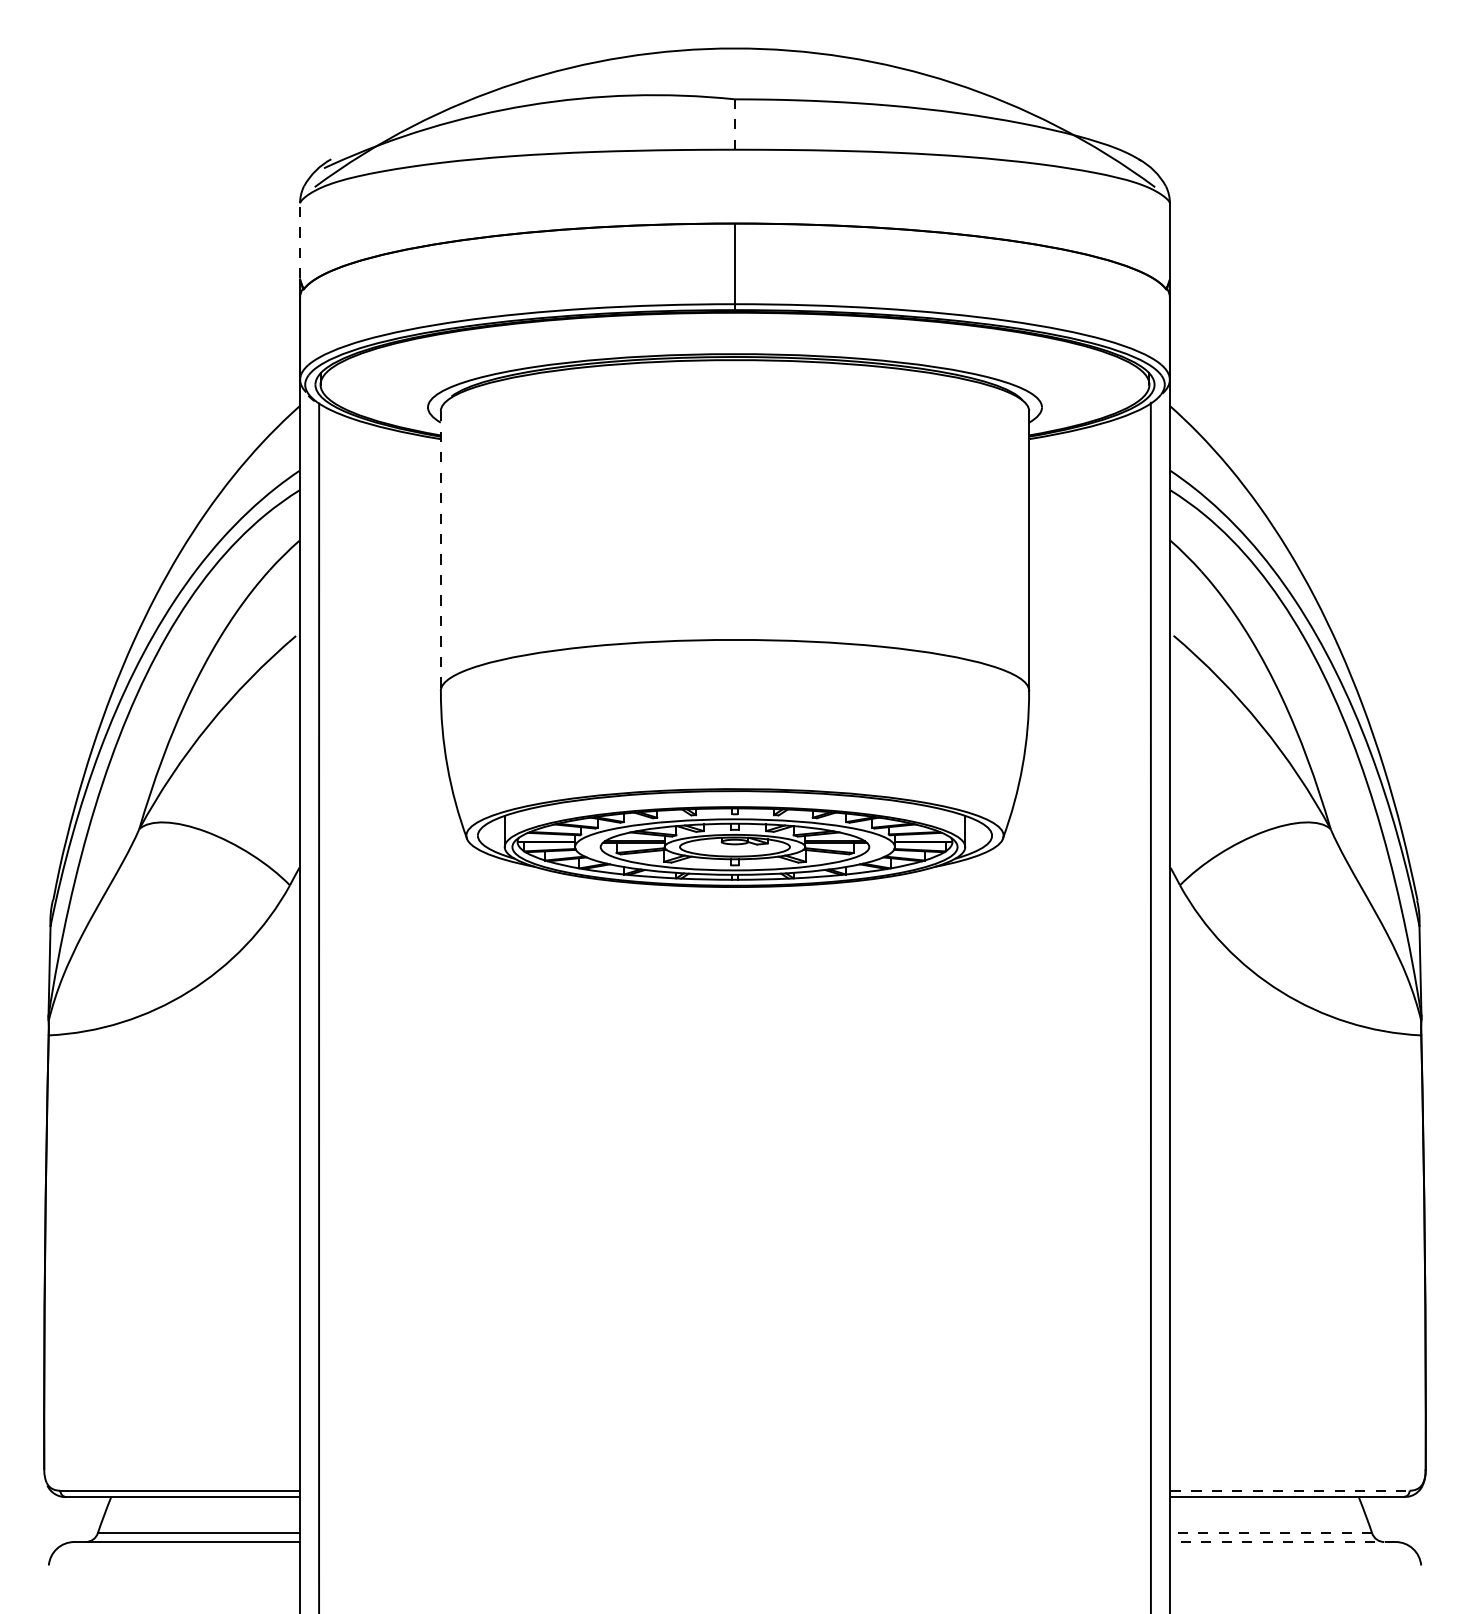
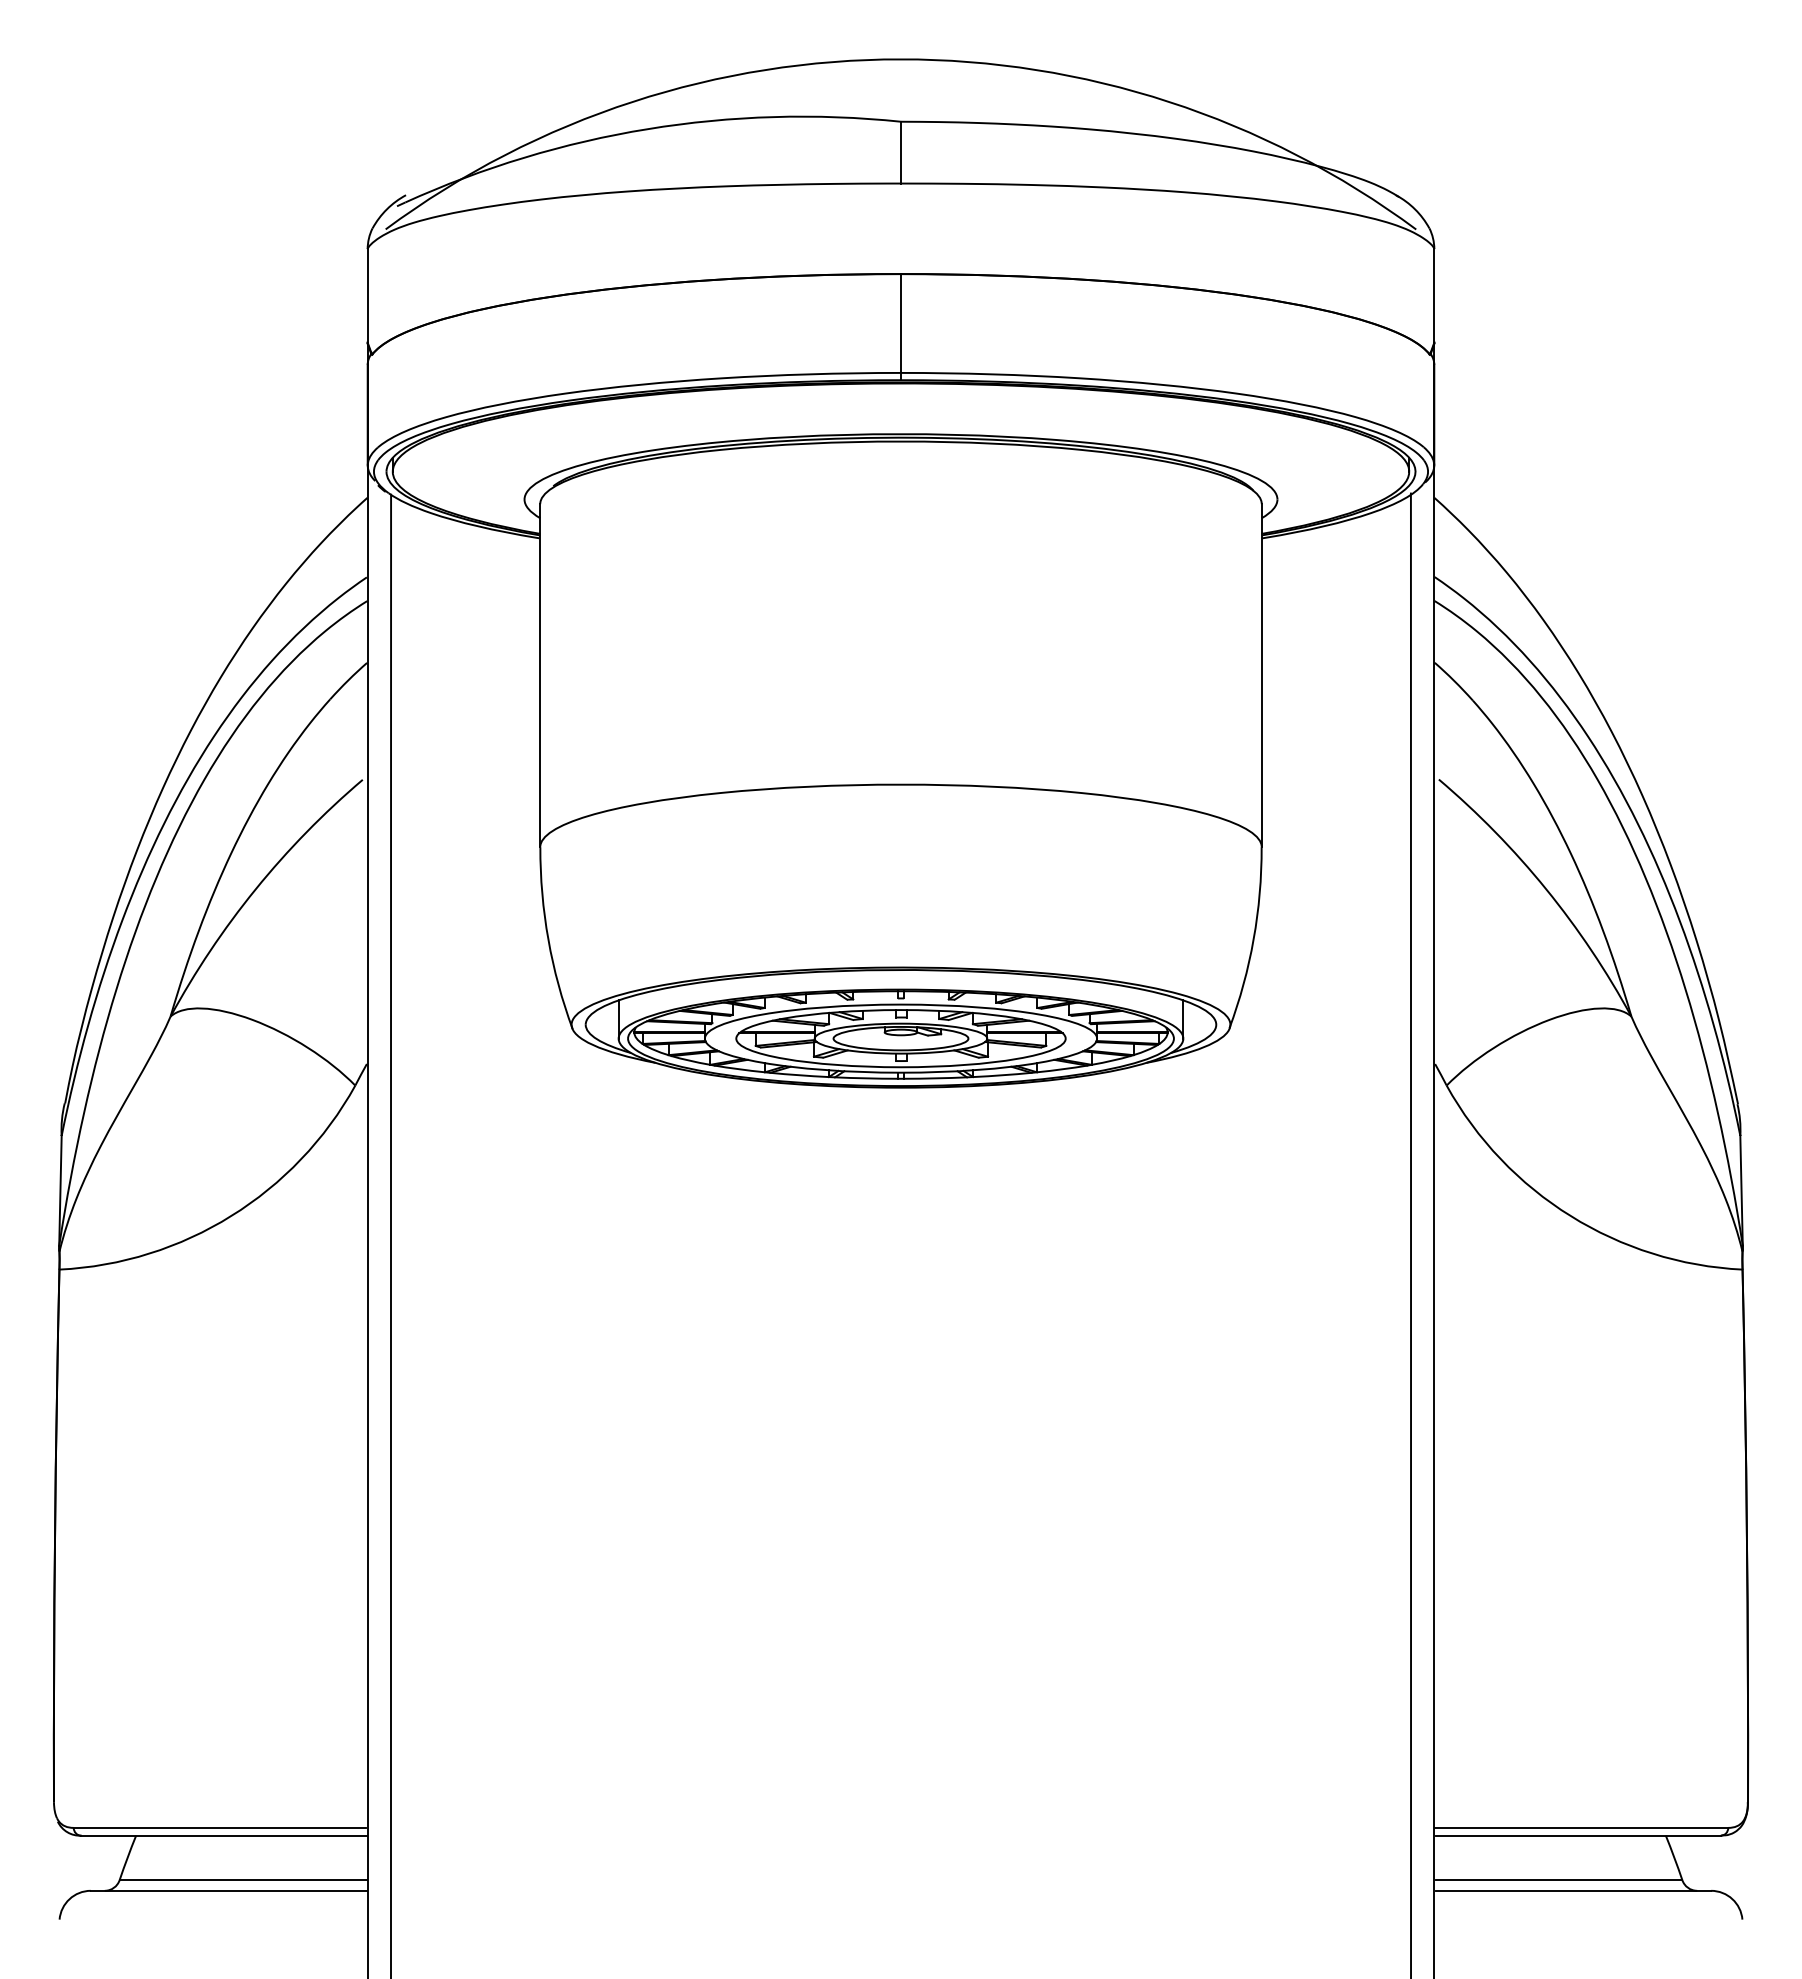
line: (735, 124) -> (901, 152), dashed -> solid
line: (299, 240) -> (367, 294), dashed -> solid
line: (441, 550) -> (540, 675), dashed -> solid
line: (1290, 1490) -> (1582, 1827), dashed -> solid
line: (1271, 1533) -> (1558, 1880), dashed -> solid
line: (1283, 1541) -> (1573, 1890), dashed -> solid

